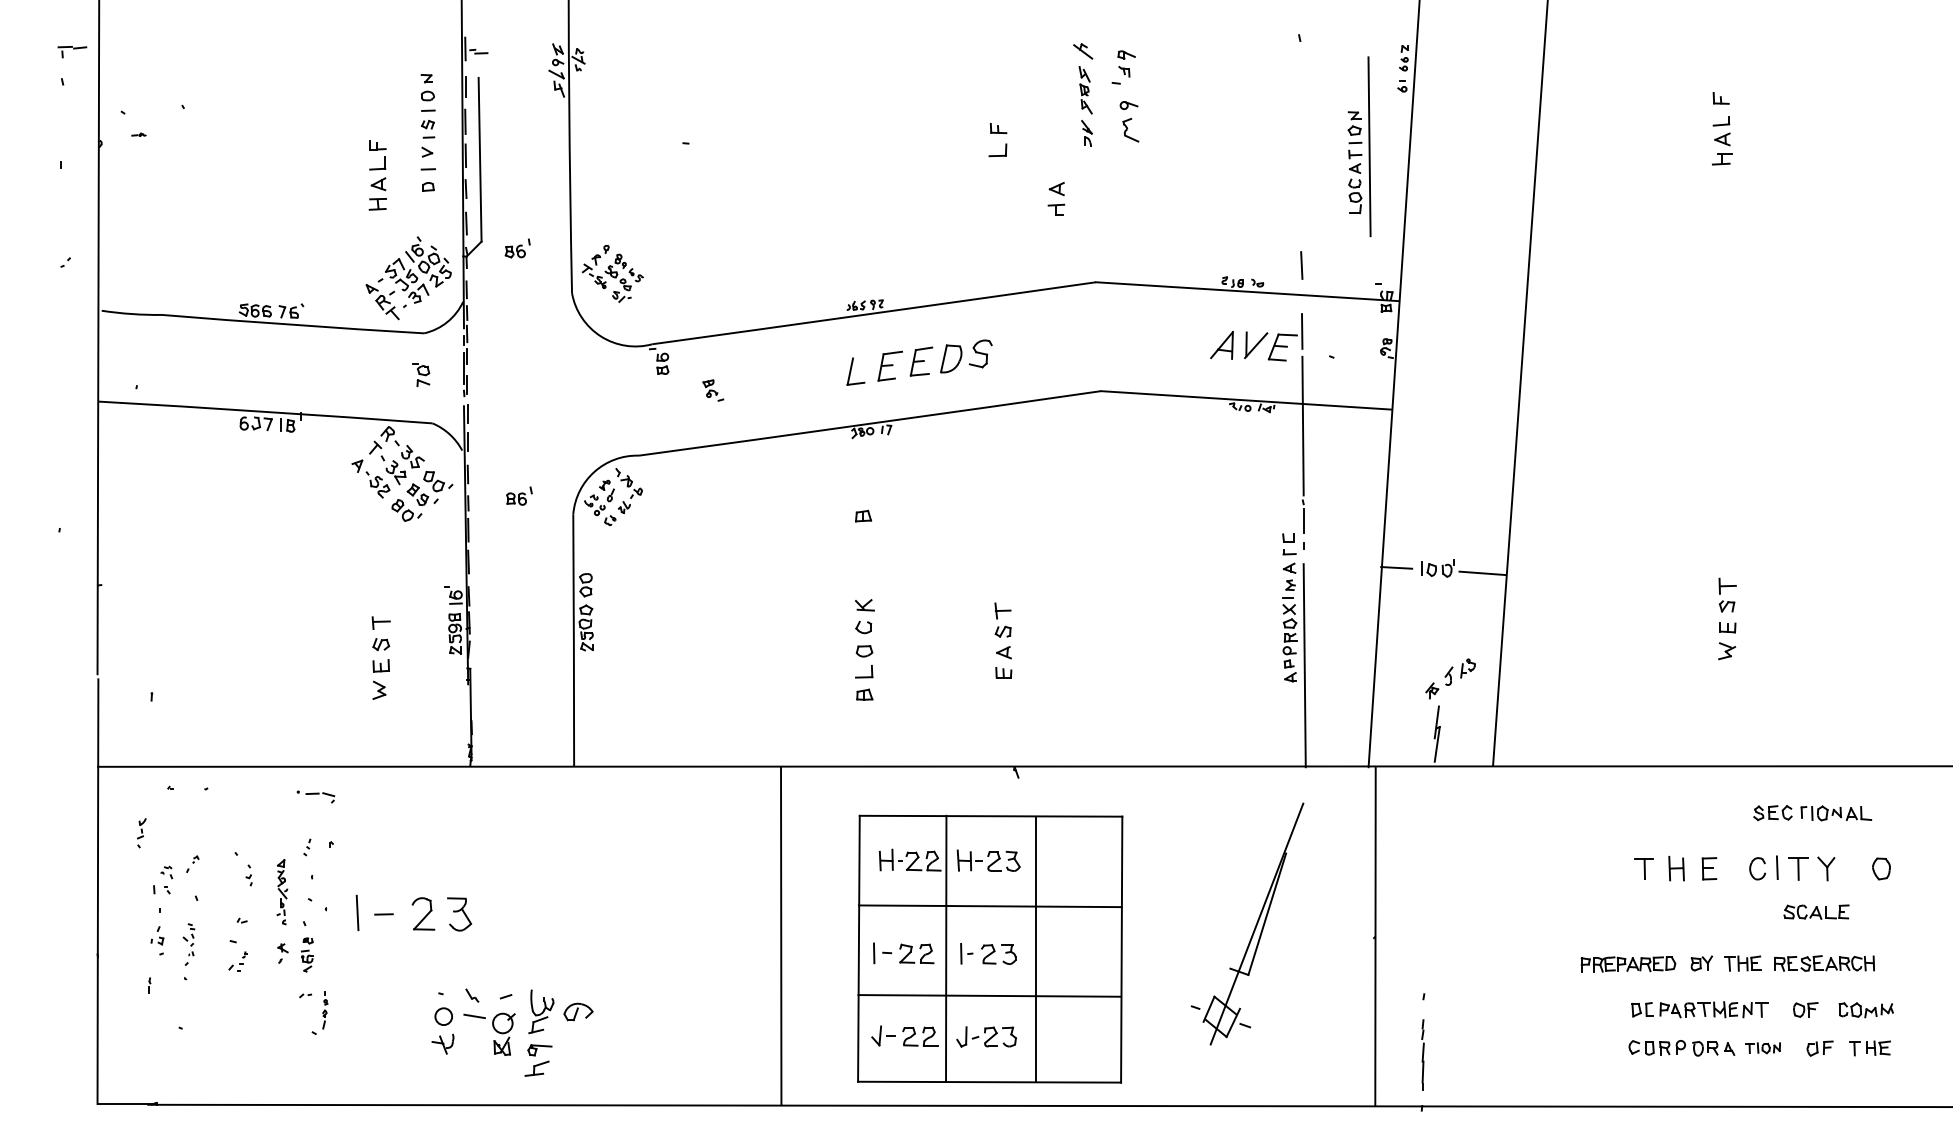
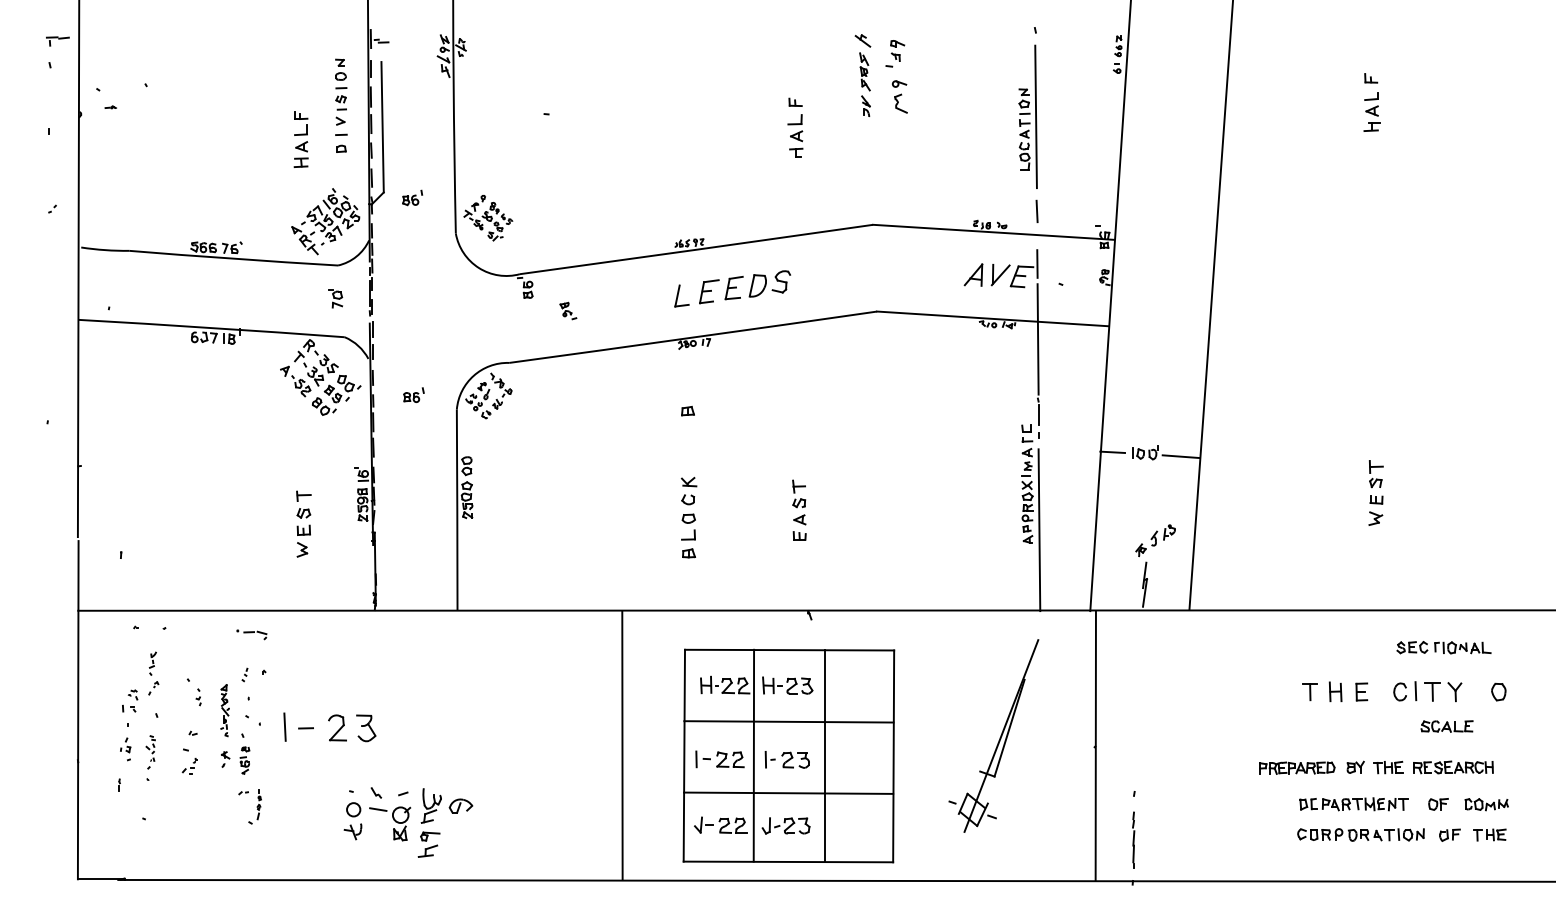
part: (1359, 146) -> (1028, 116), moved
part: (1056, 198) -> (796, 143), moved
part: (141, 833) -> (152, 663), moved
part: (1762, 1048) -> (1404, 835), size x1.43

